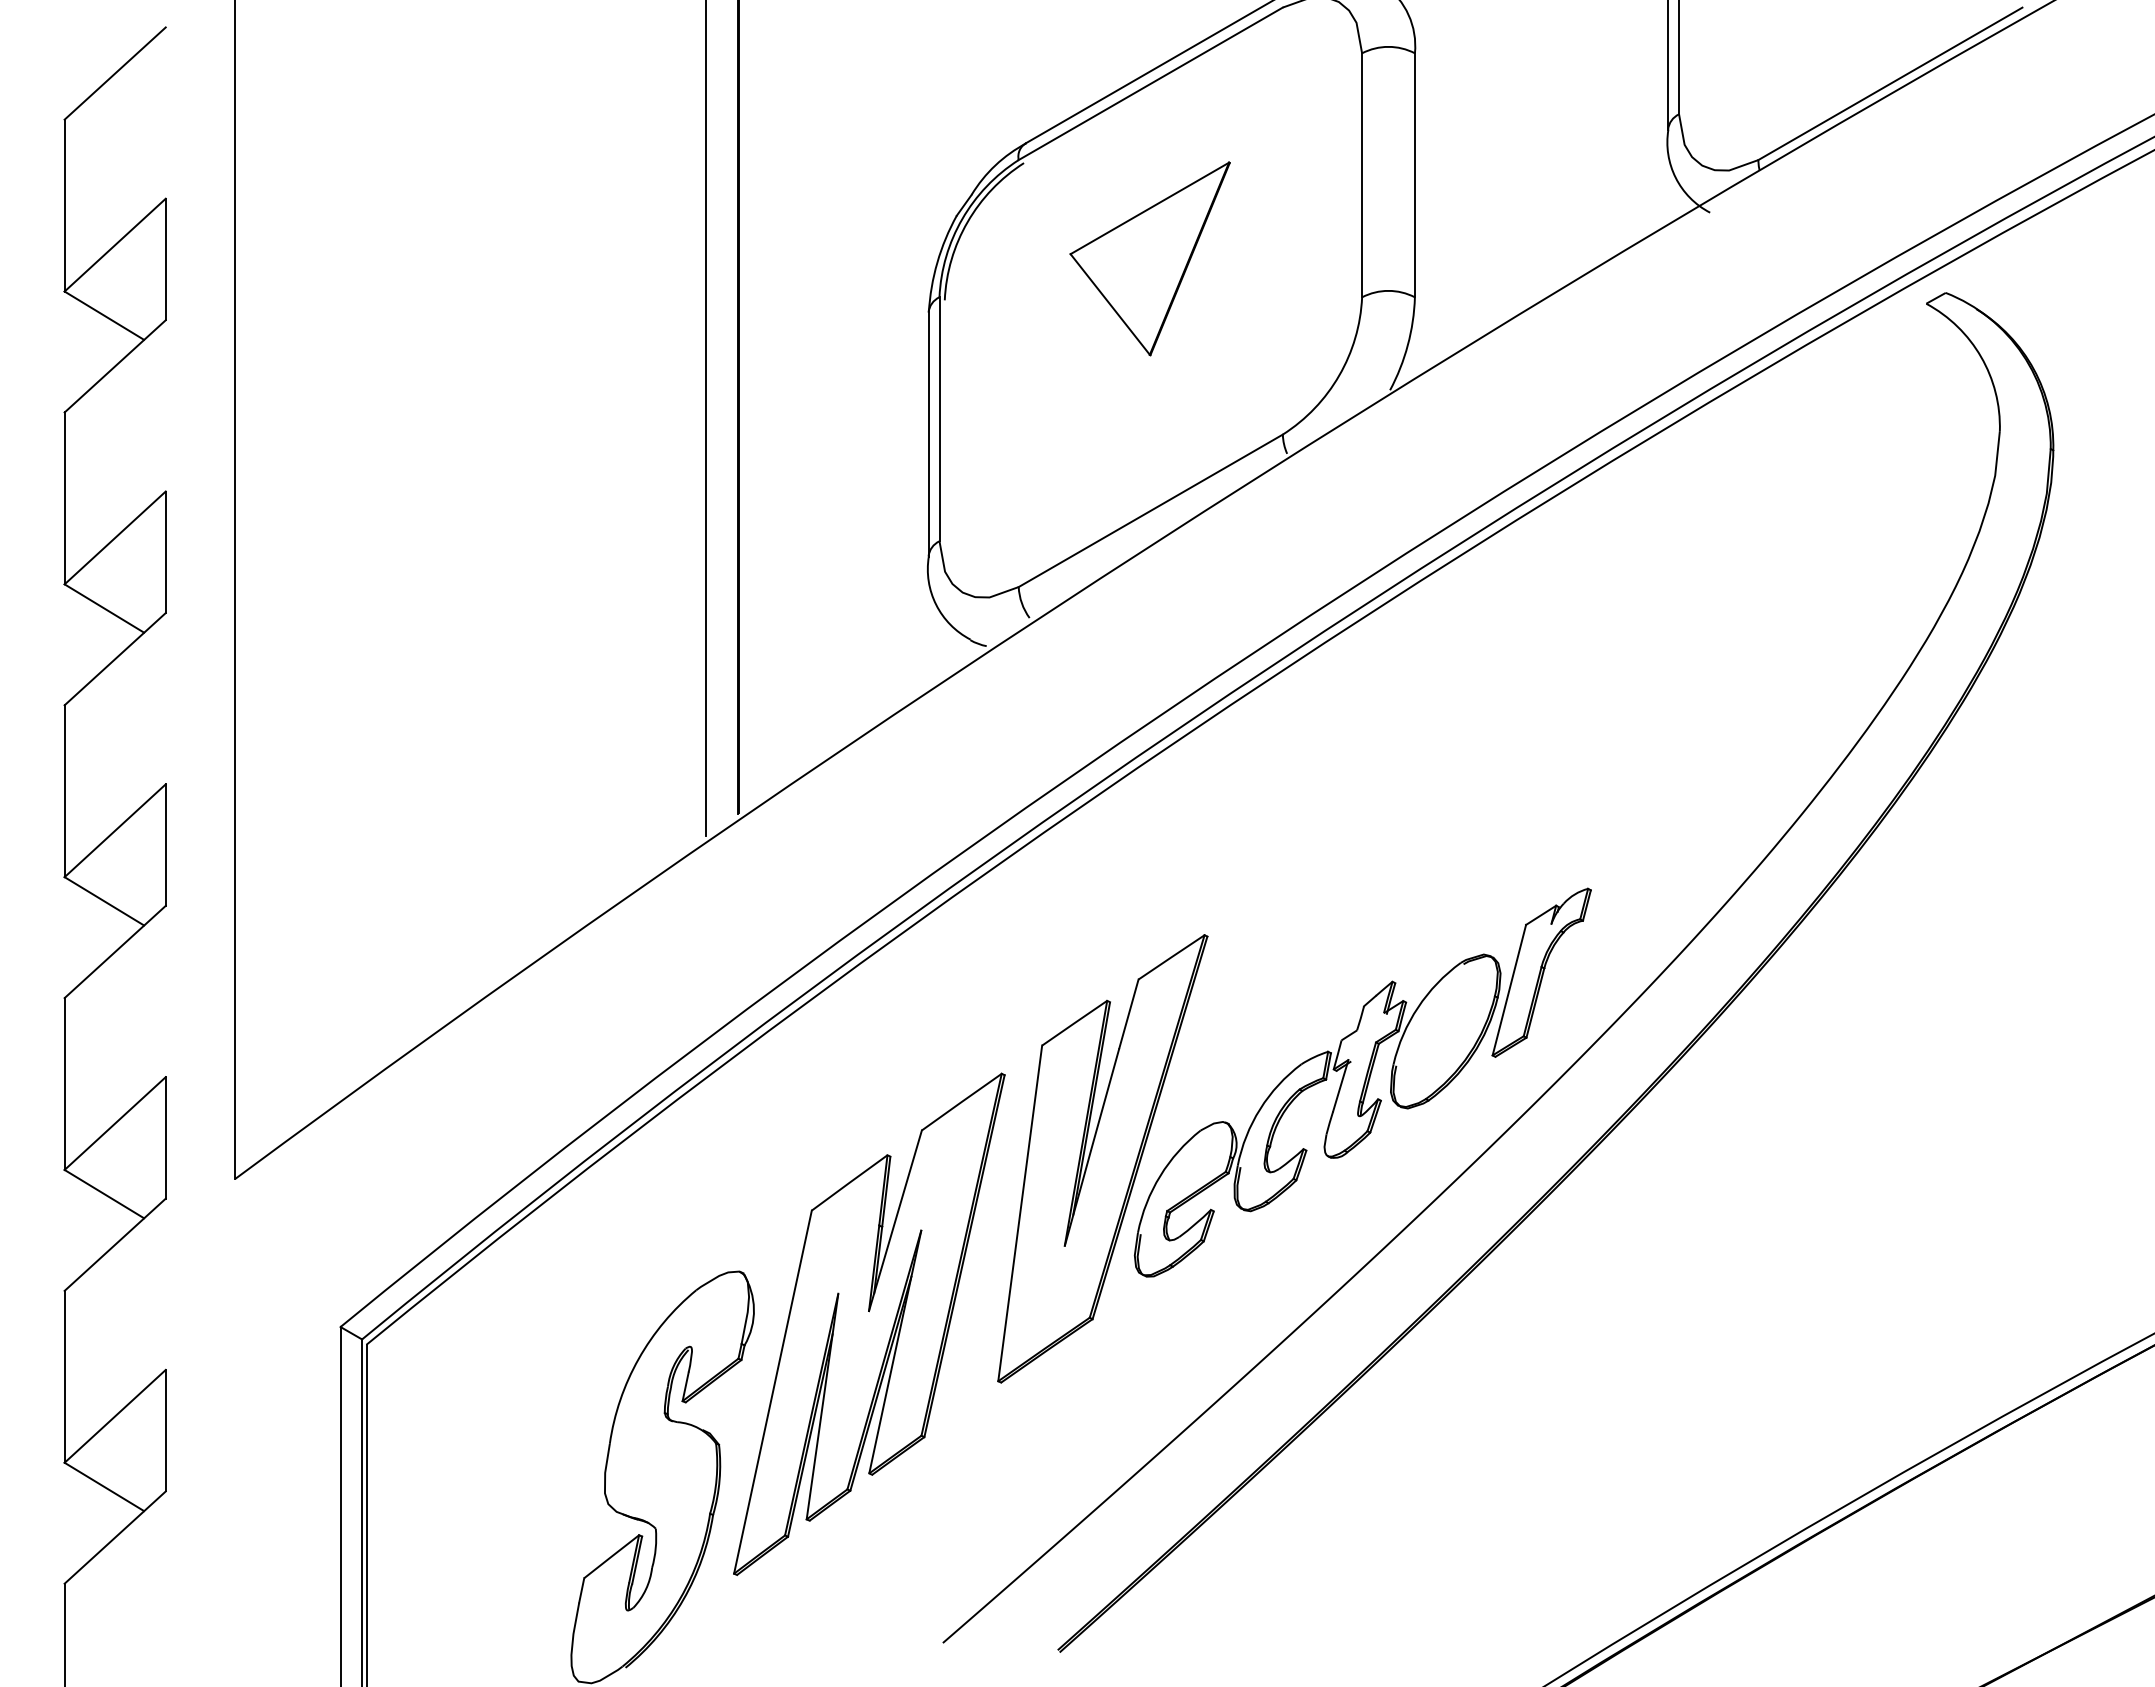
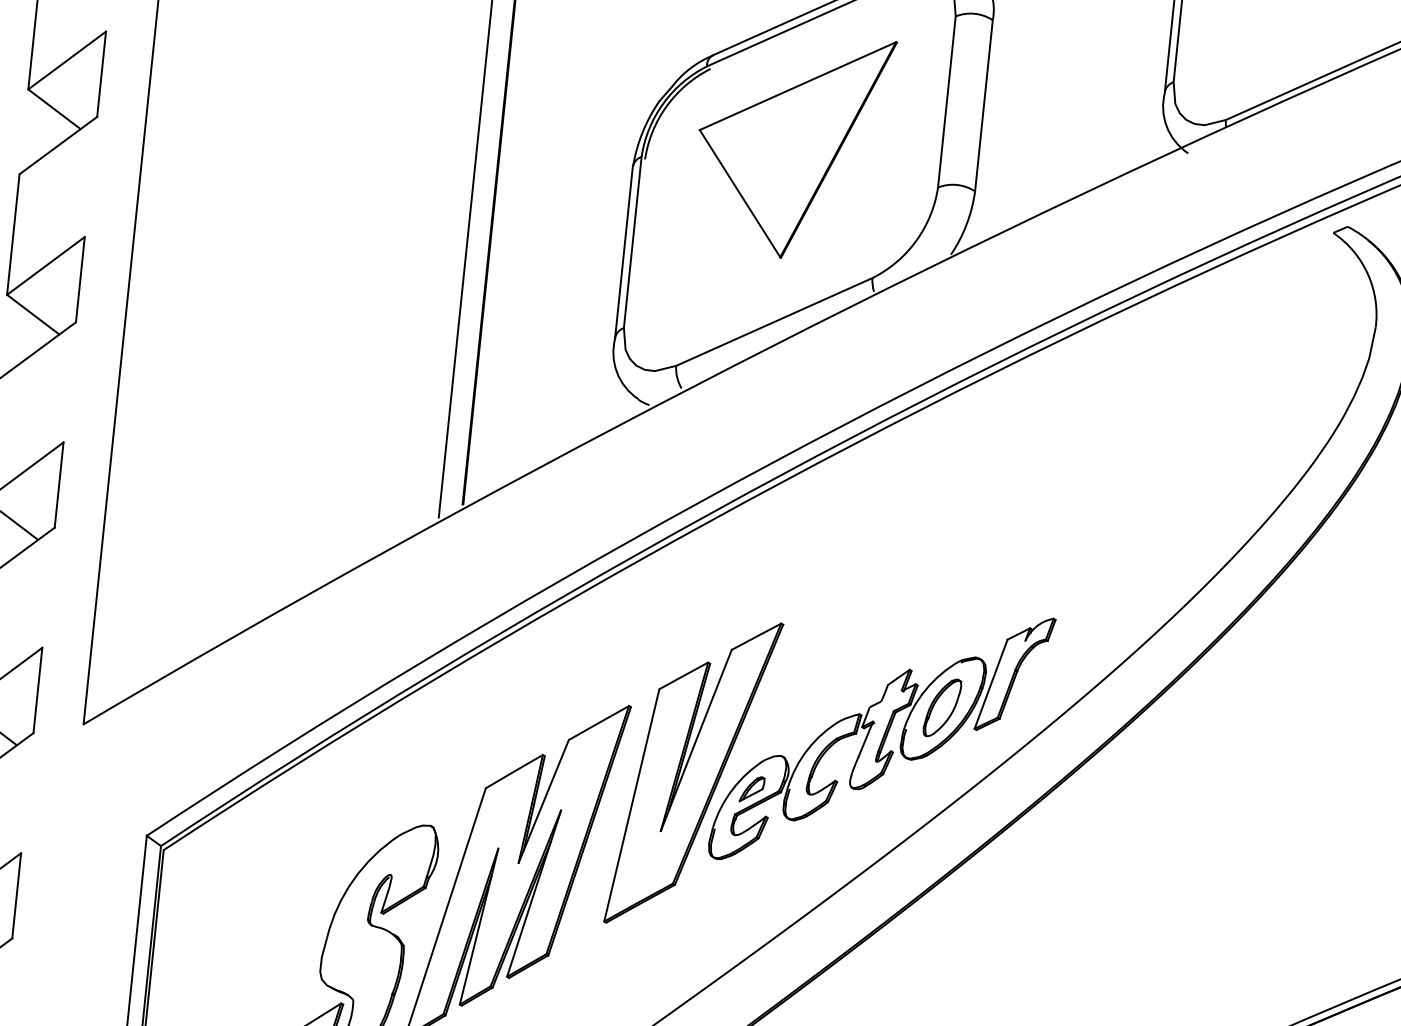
part: (1149, 258) -> (791, 144), size x1.67
part: (1443, 1030) -> (941, 707), added
part: (1187, 1173) -> (752, 789), added

